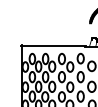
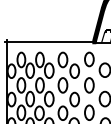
fill: (86, 34) -> (97, 25), added

